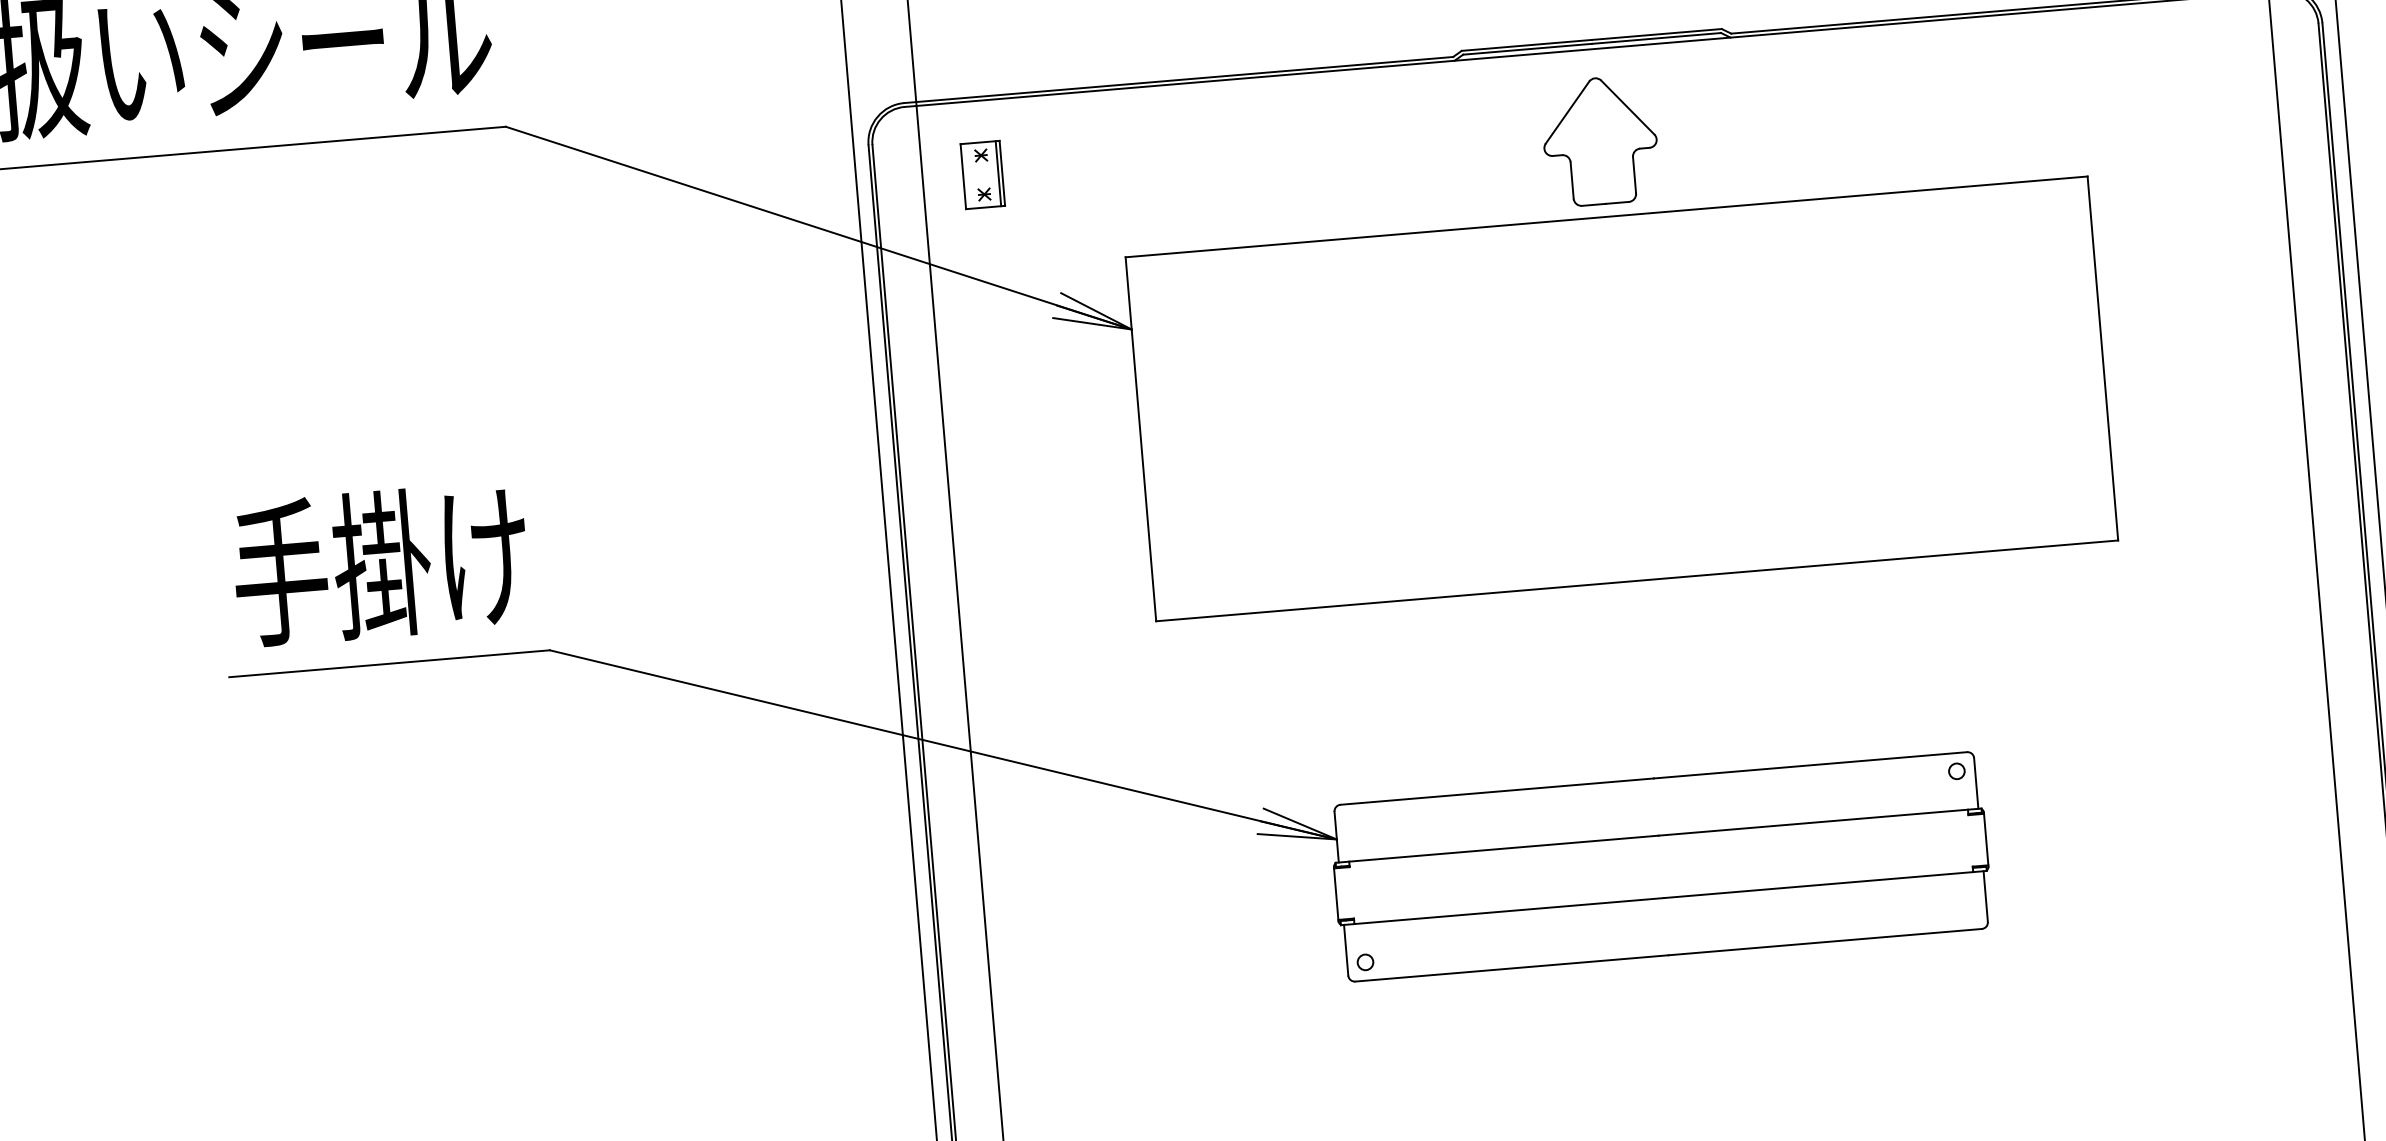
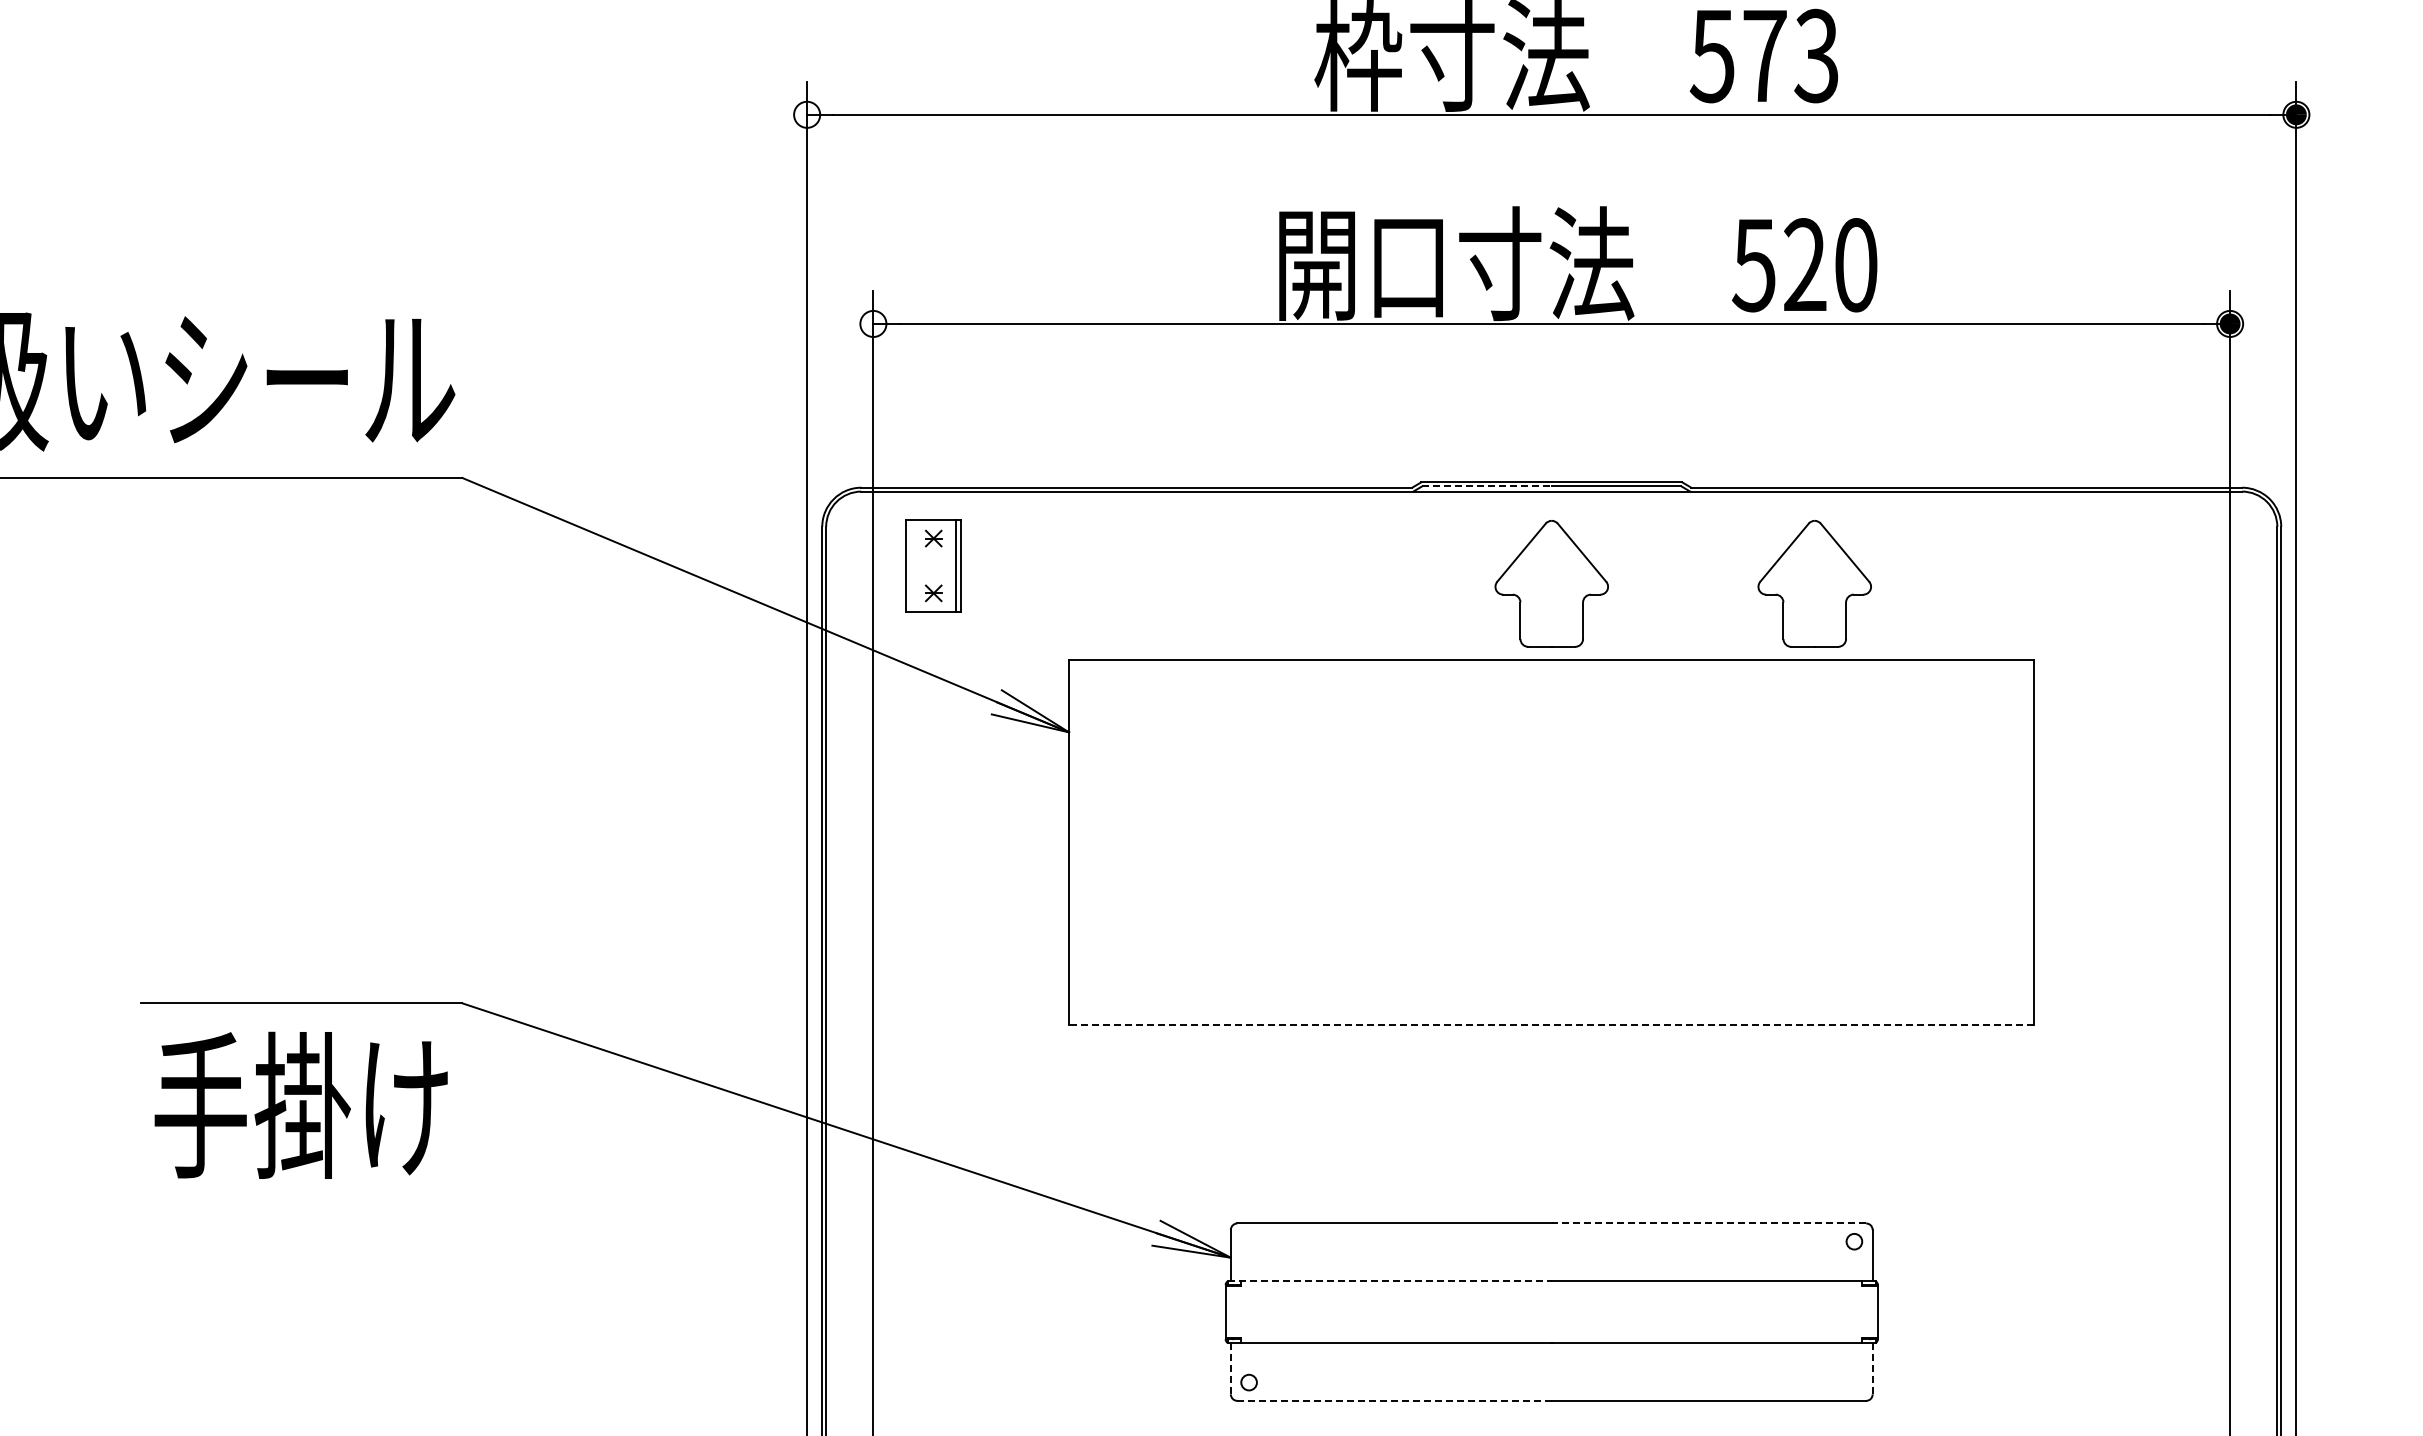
line: (1528, 49) -> (1487, 486), solid -> dashed
part: (1862, 118) -> (1814, 583), added
part: (982, 174) -> (933, 565), size x1.4
text: (380, 563) -> (300, 1104), moved
line: (1636, 581) -> (1551, 1025), solid -> dashed
line: (1809, 765) -> (1708, 1223), solid -> dashed
line: (1497, 848) -> (1390, 1280), solid -> dashed
line: (1985, 896) -> (1872, 1368), solid -> dashed
line: (1345, 949) -> (1230, 1368), solid -> dashed
line: (1512, 967) -> (1395, 1400), solid -> dashed

